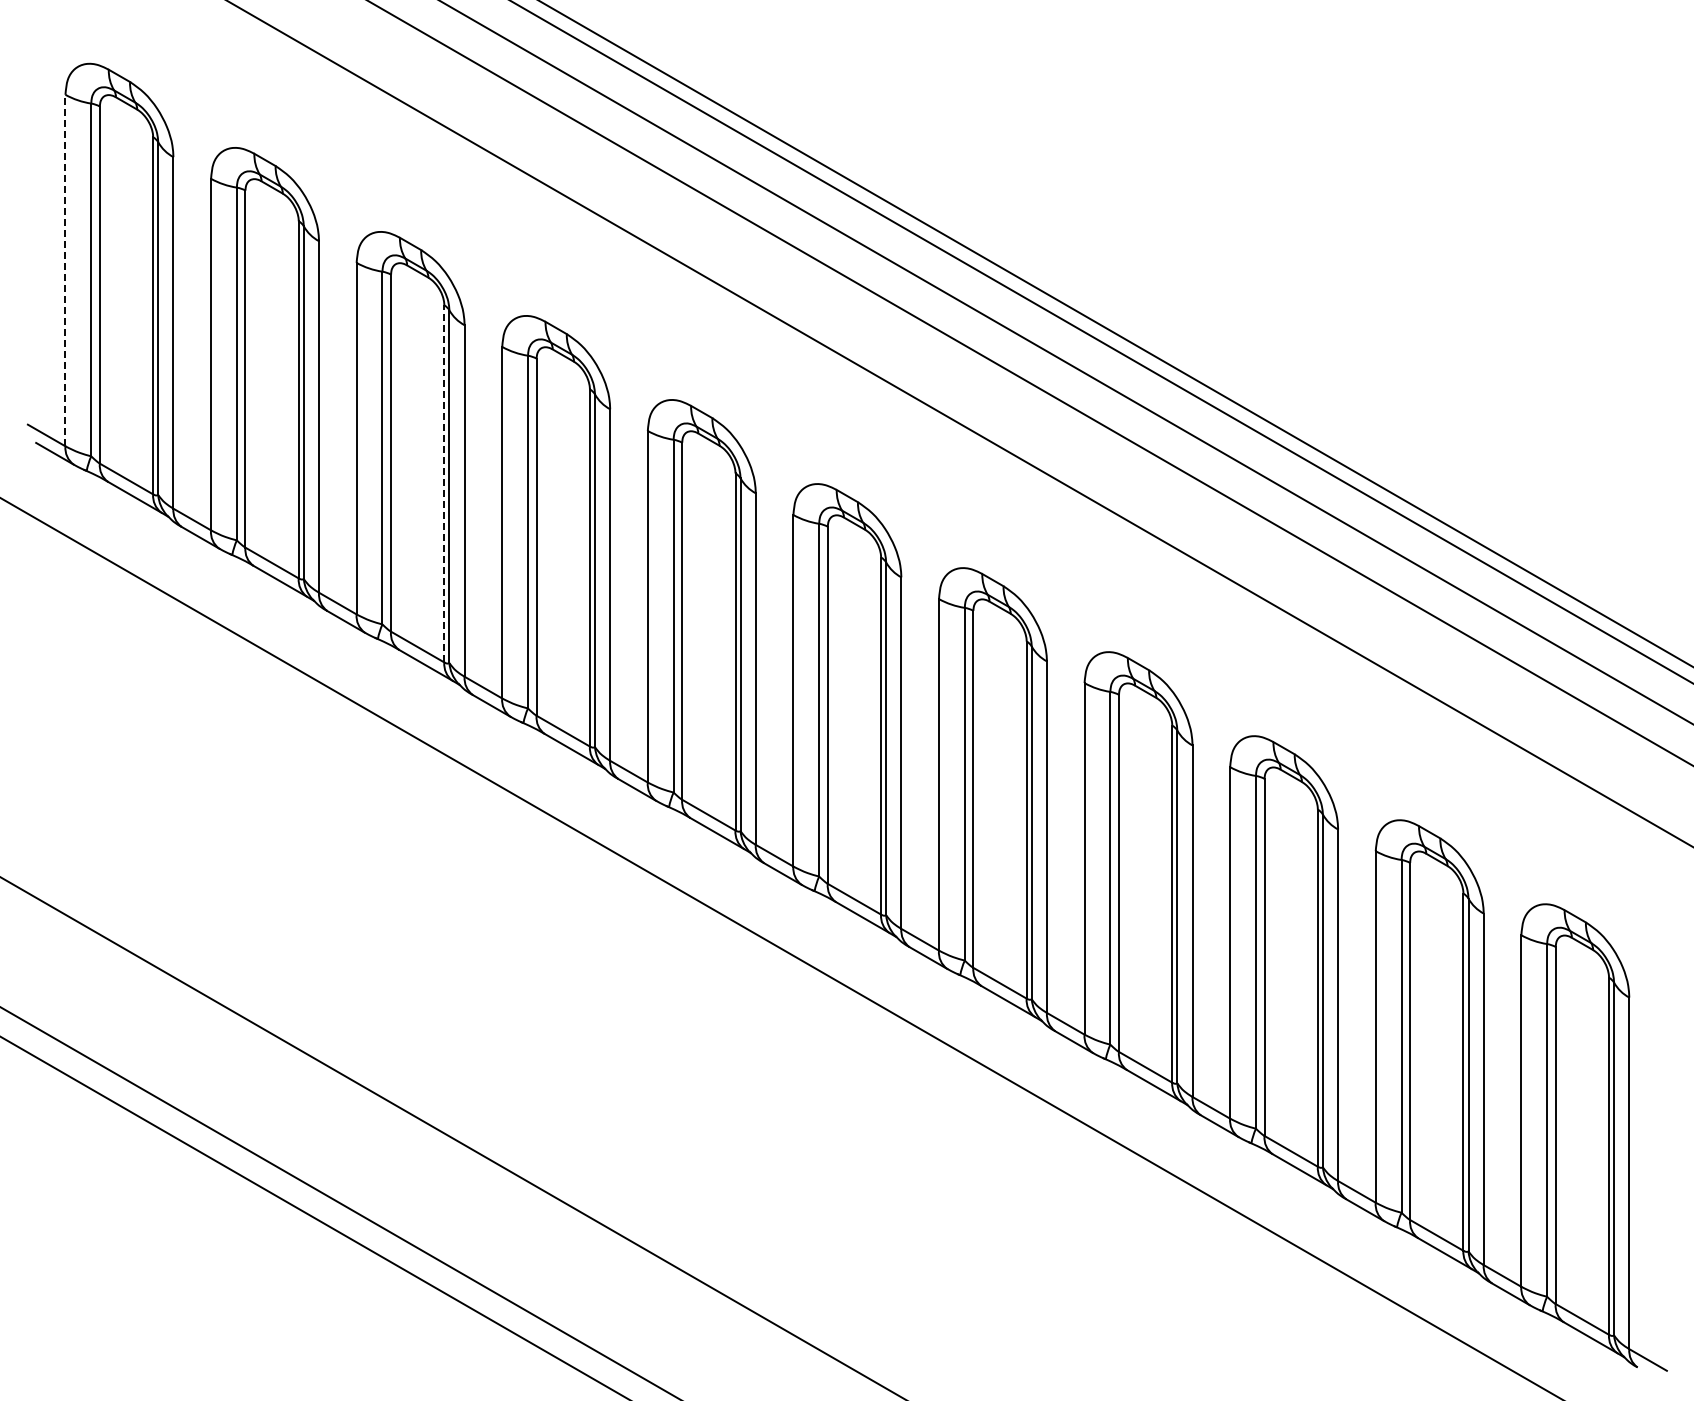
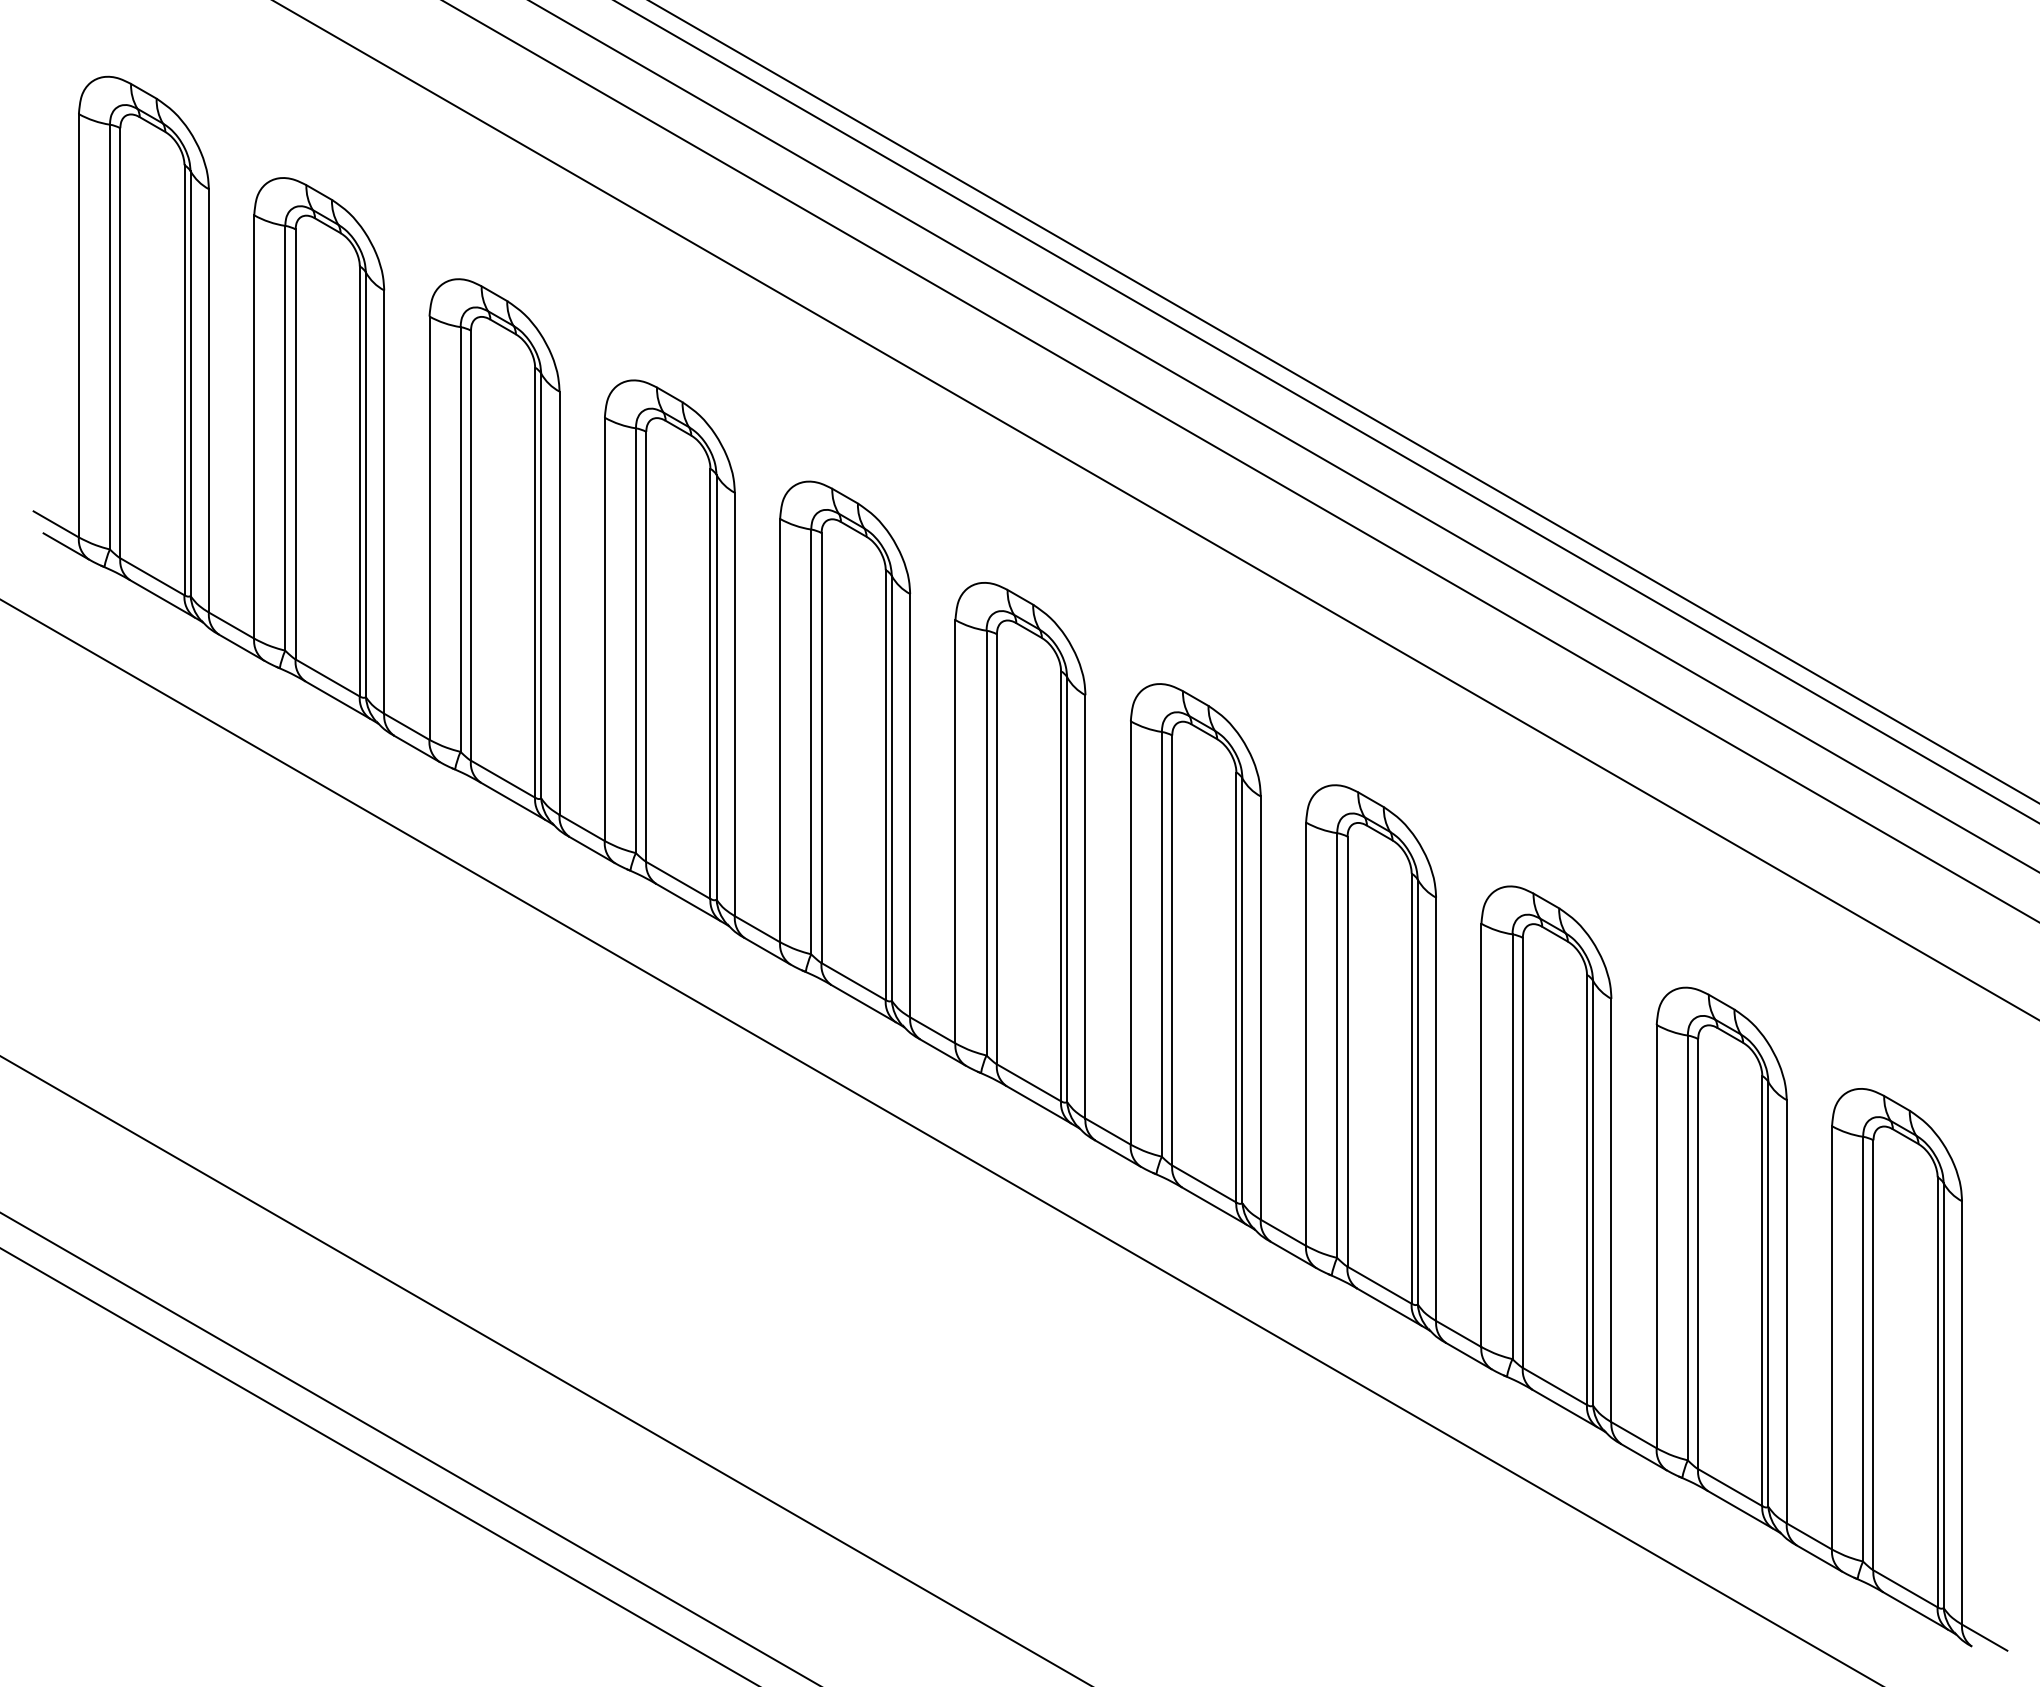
line: (65, 270) -> (78, 325), dashed -> solid
line: (444, 483) -> (535, 582), dashed -> solid

